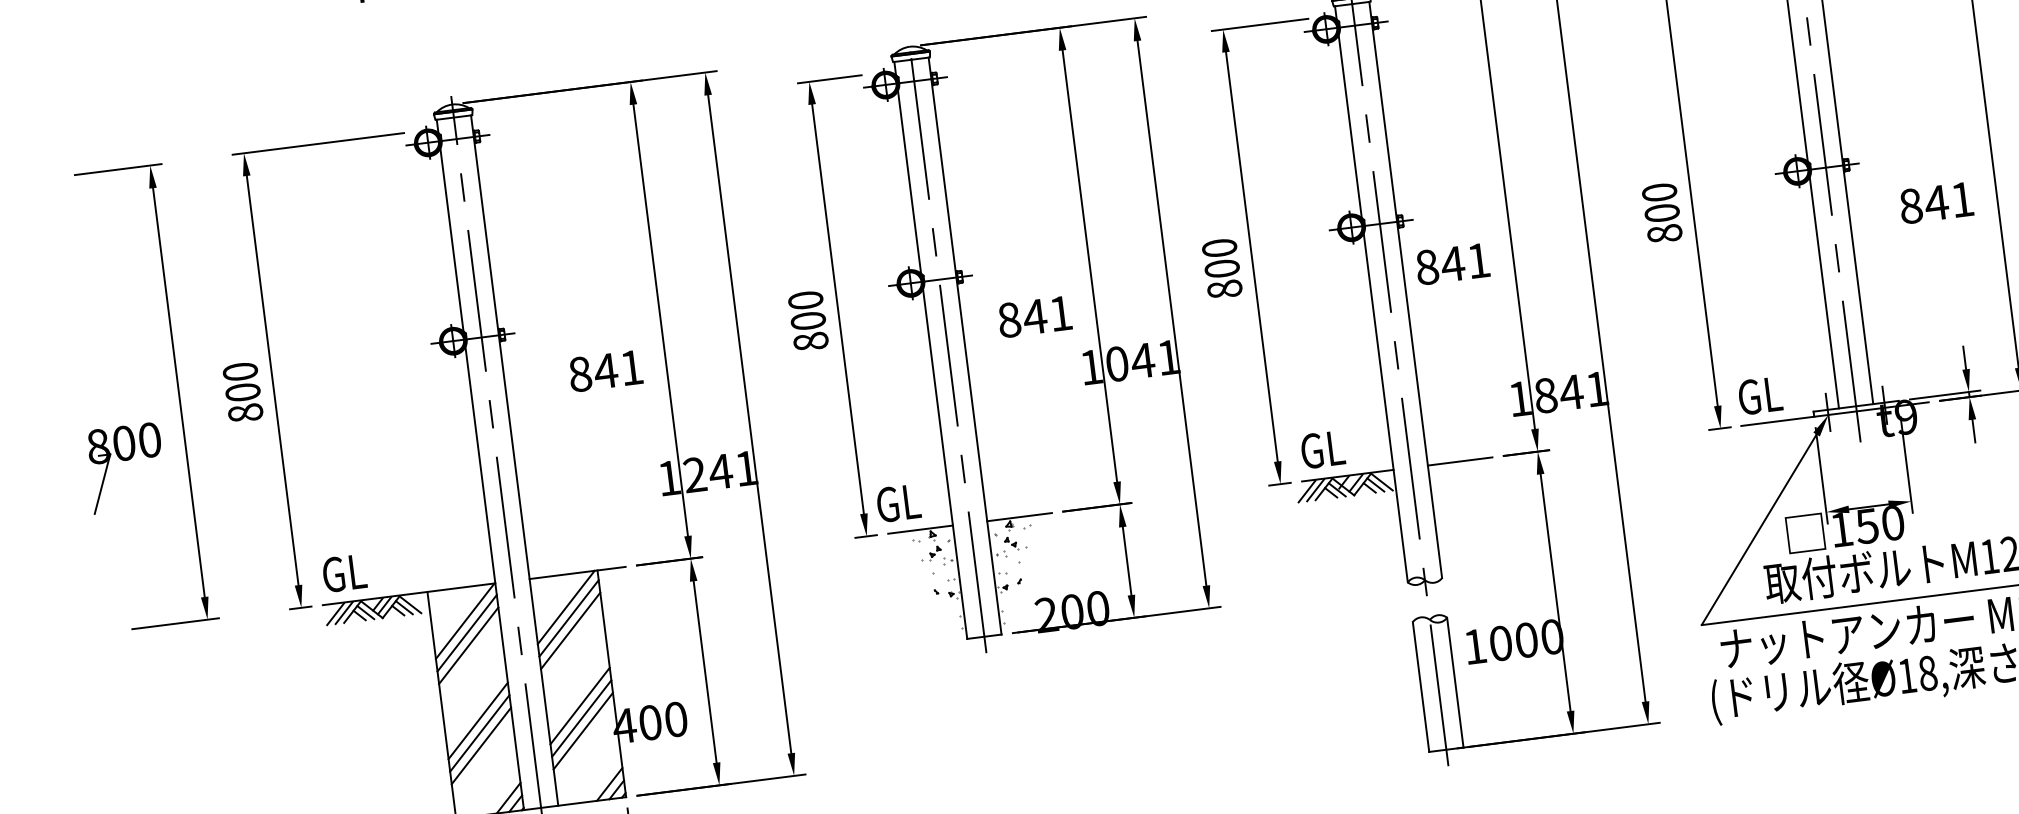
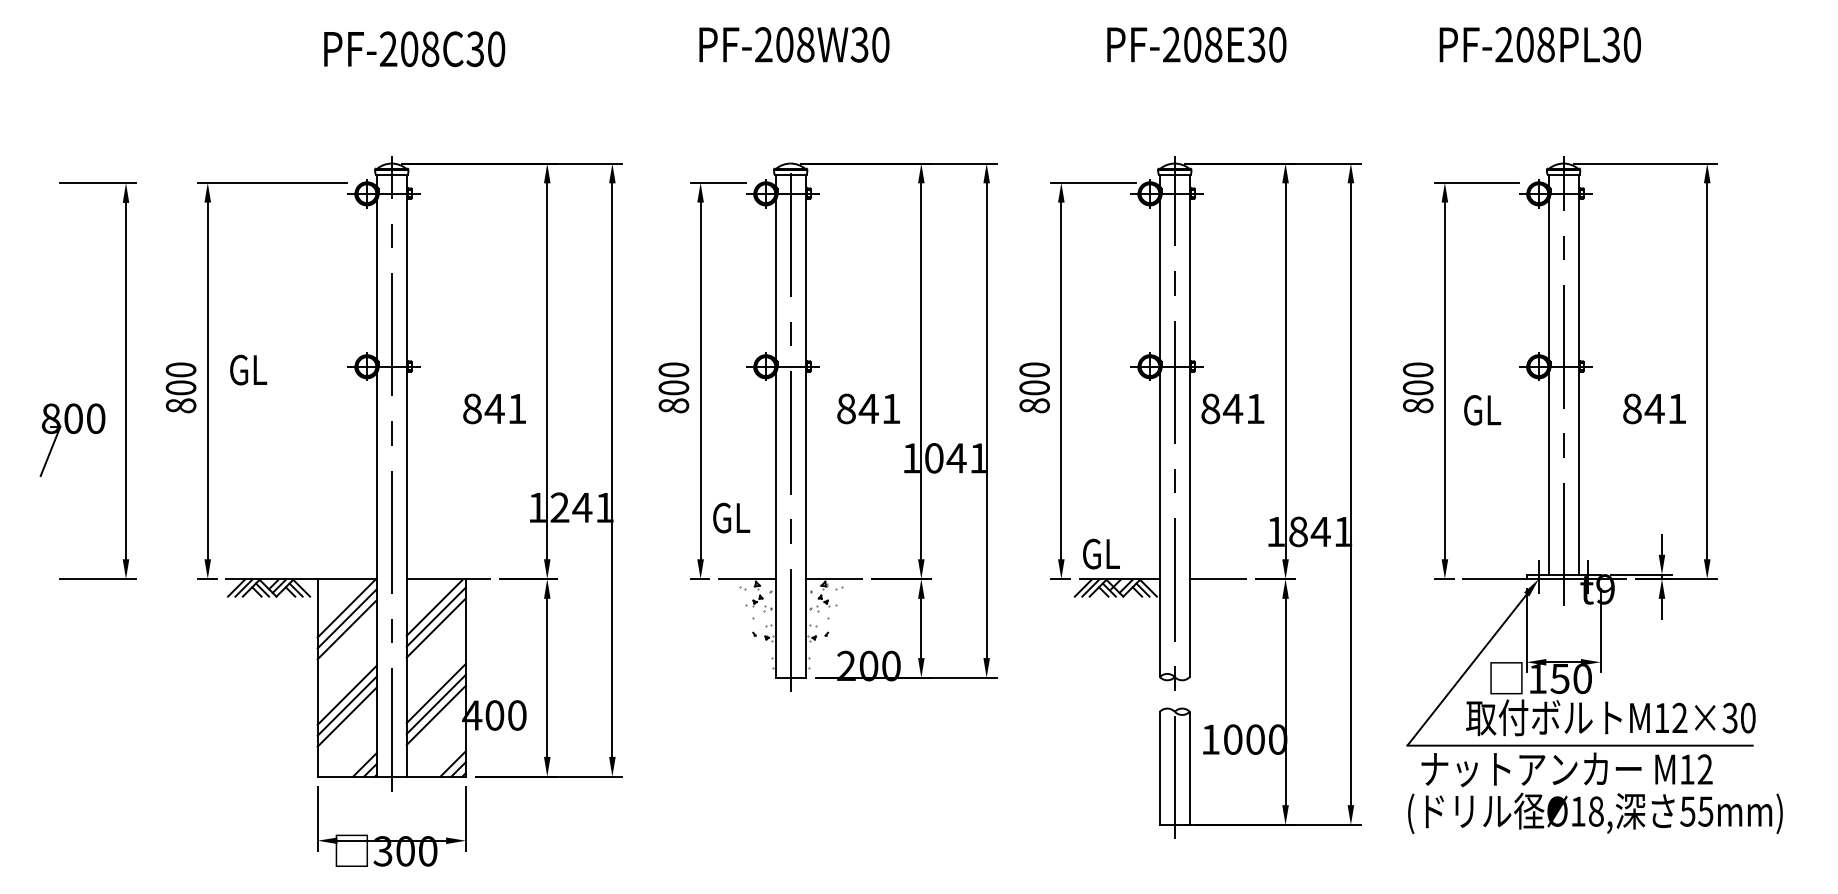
text: (1760, 396) -> (1482, 410), moved
text: (898, 502) -> (731, 517), moved
text: (344, 572) -> (248, 369), moved

